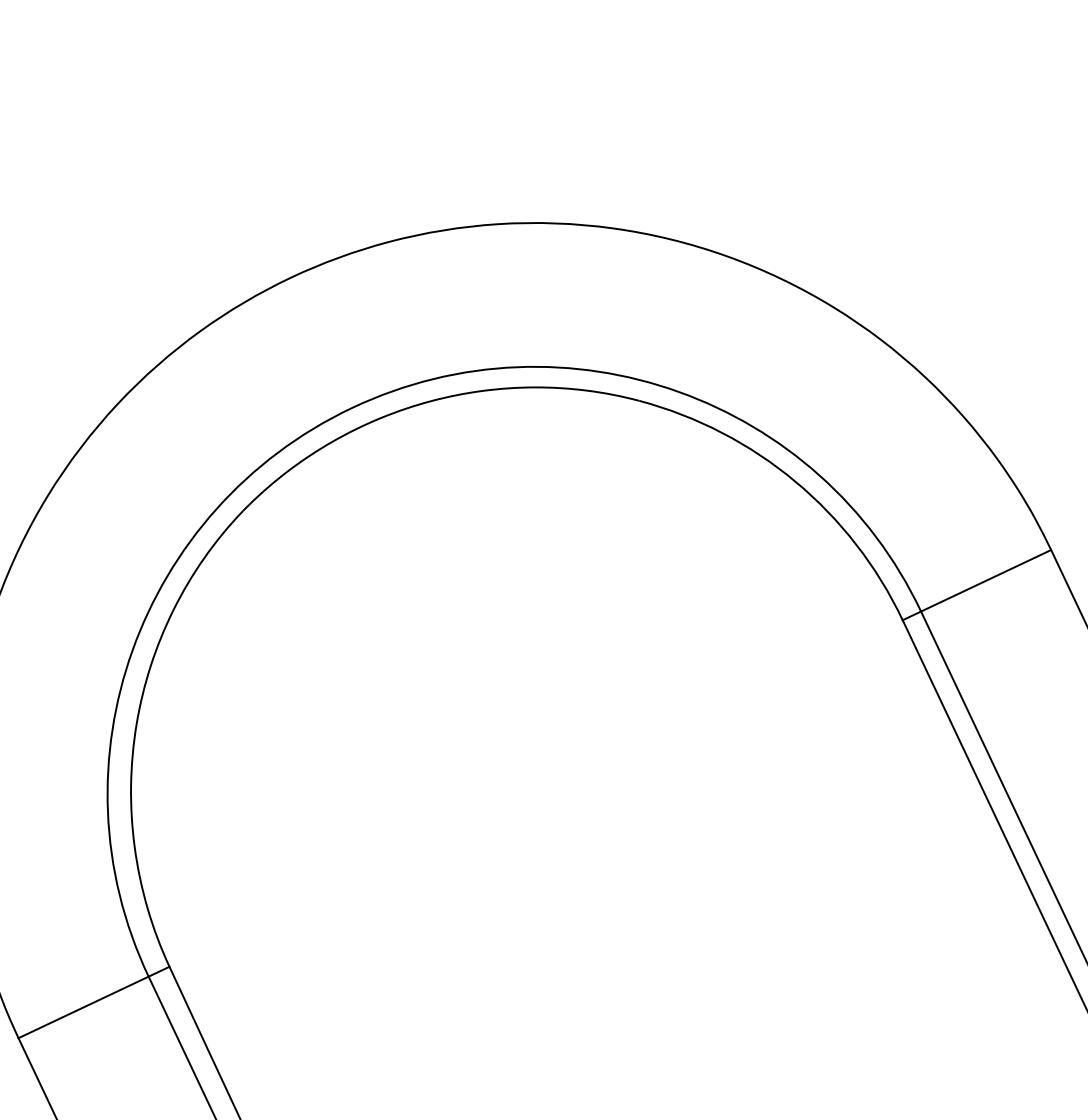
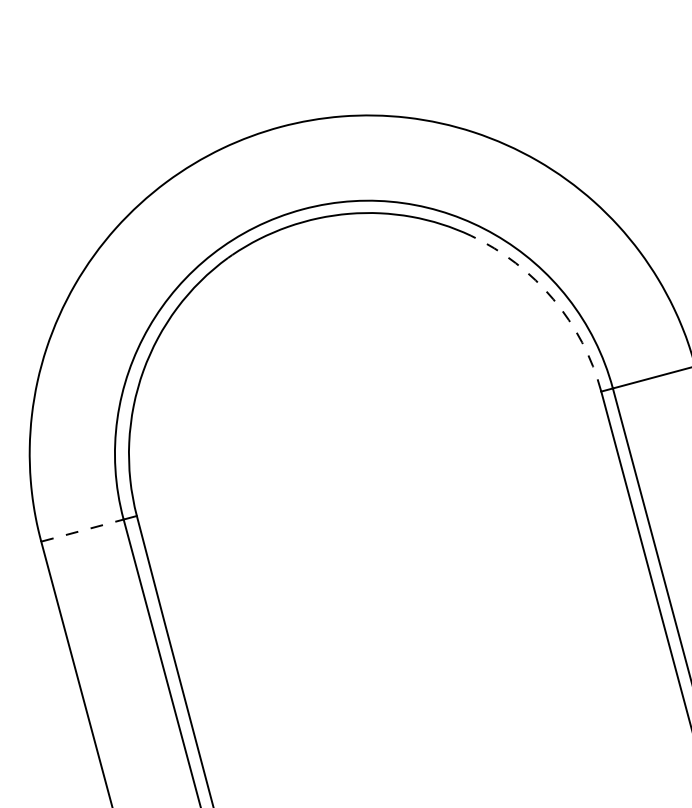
arc: (795, 481) -> (553, 299), solid -> dashed
line: (83, 1007) -> (82, 530), solid -> dashed

